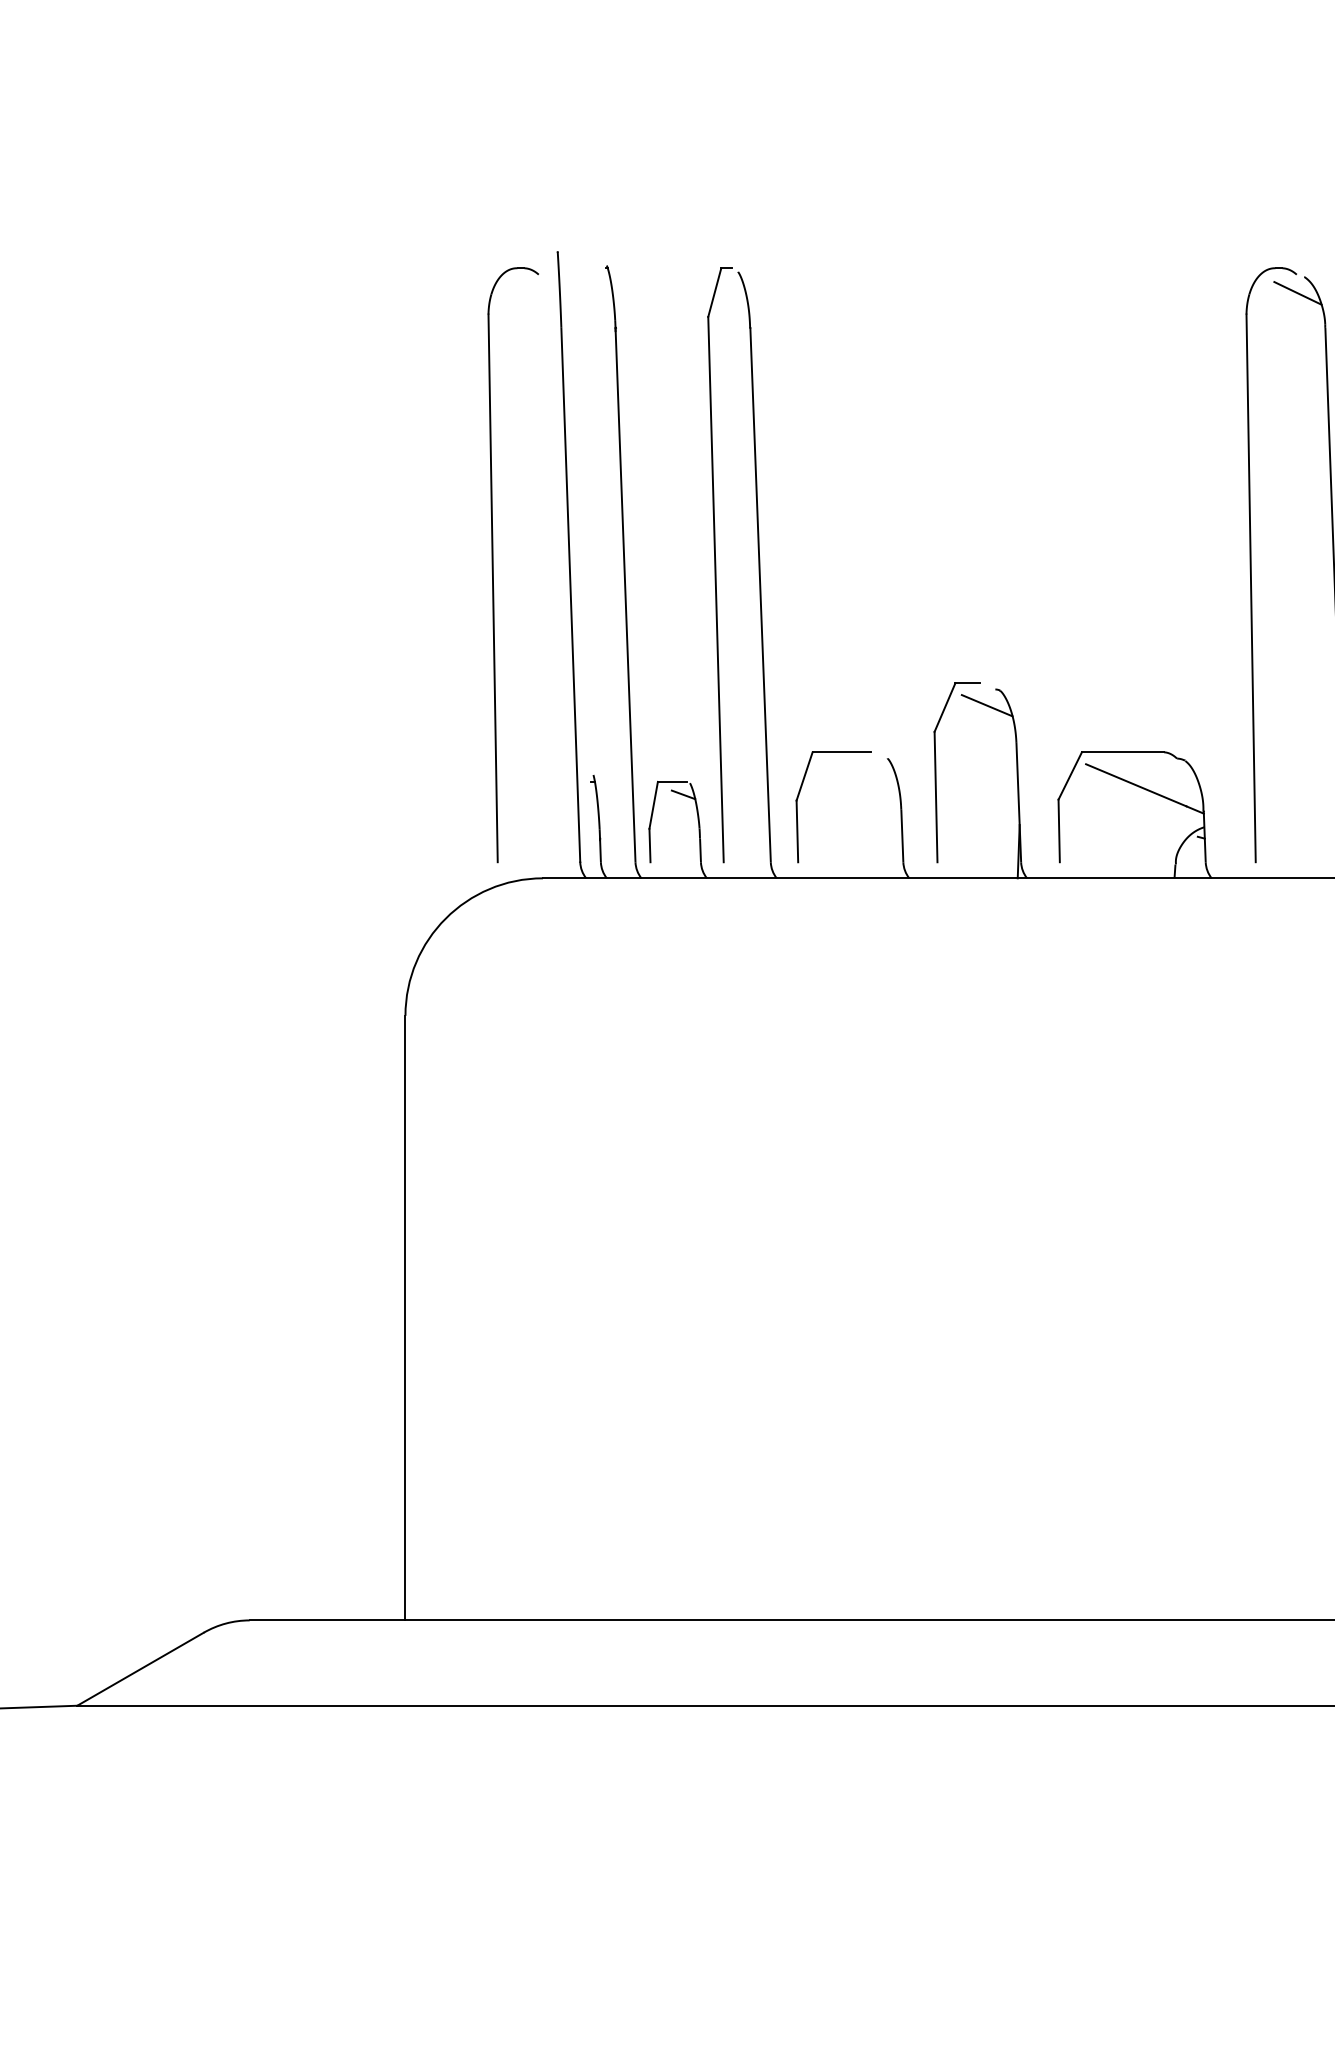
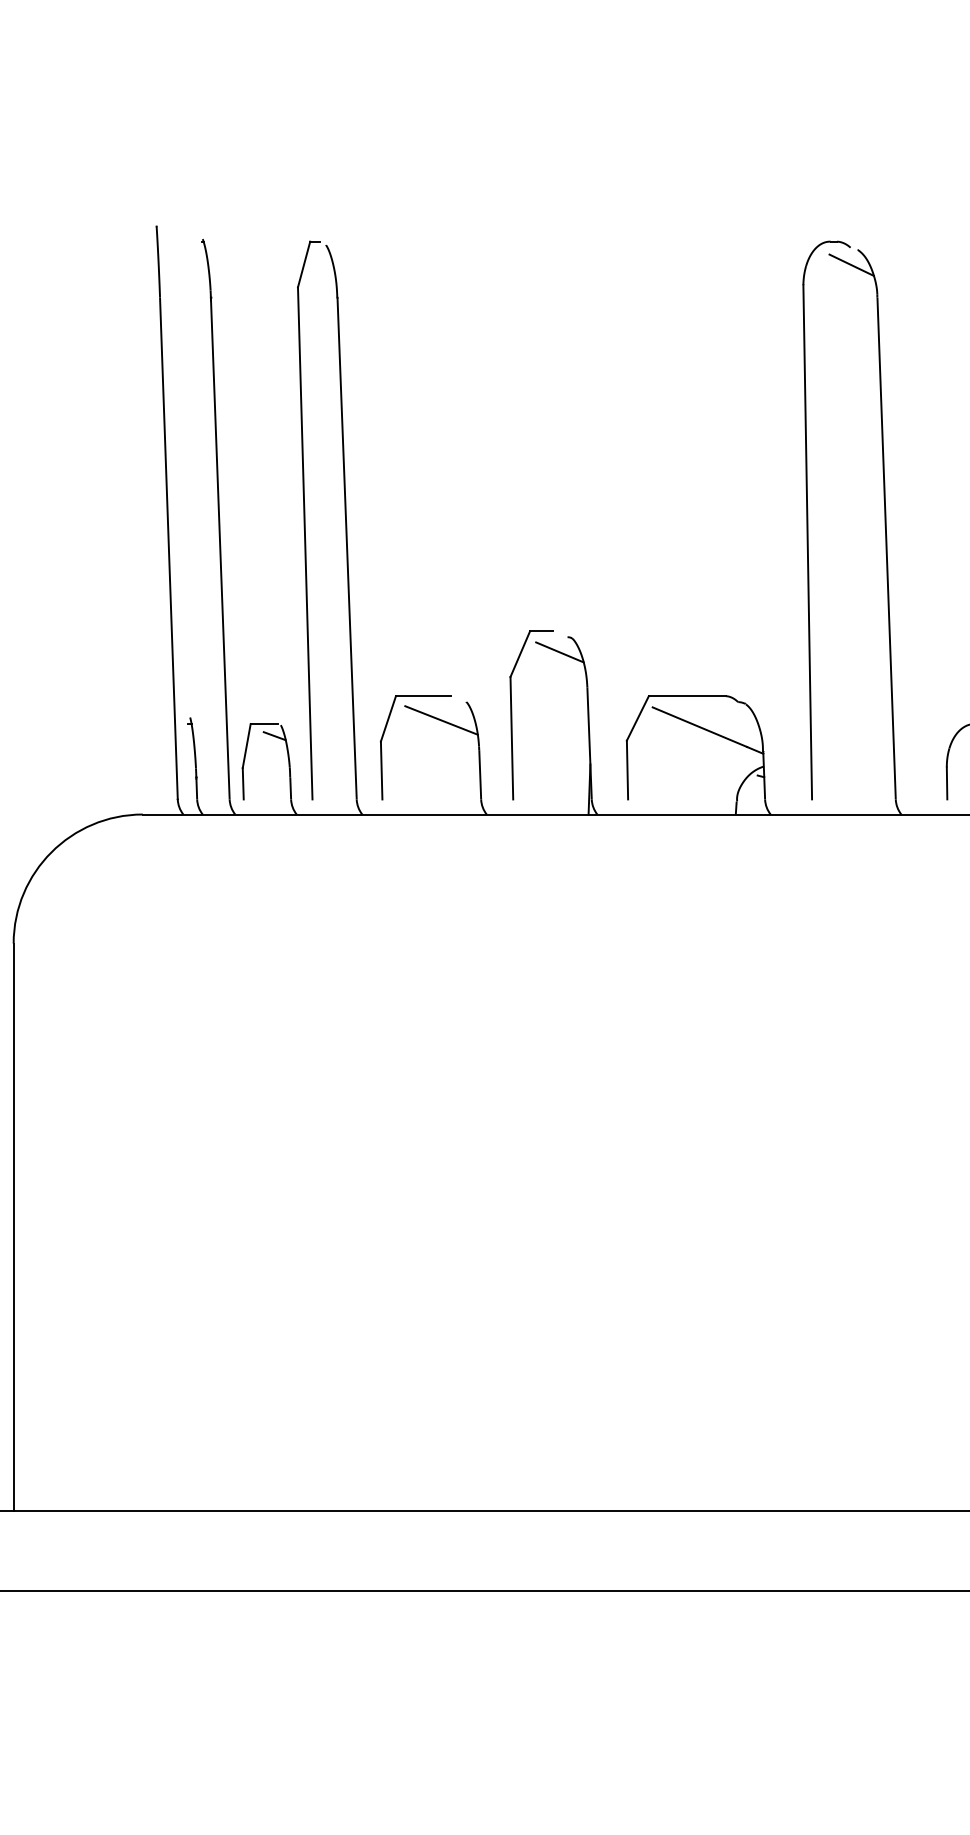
part: (493, 565) -> (96, 520), removed
line: (860, 777) -> (440, 719), added

